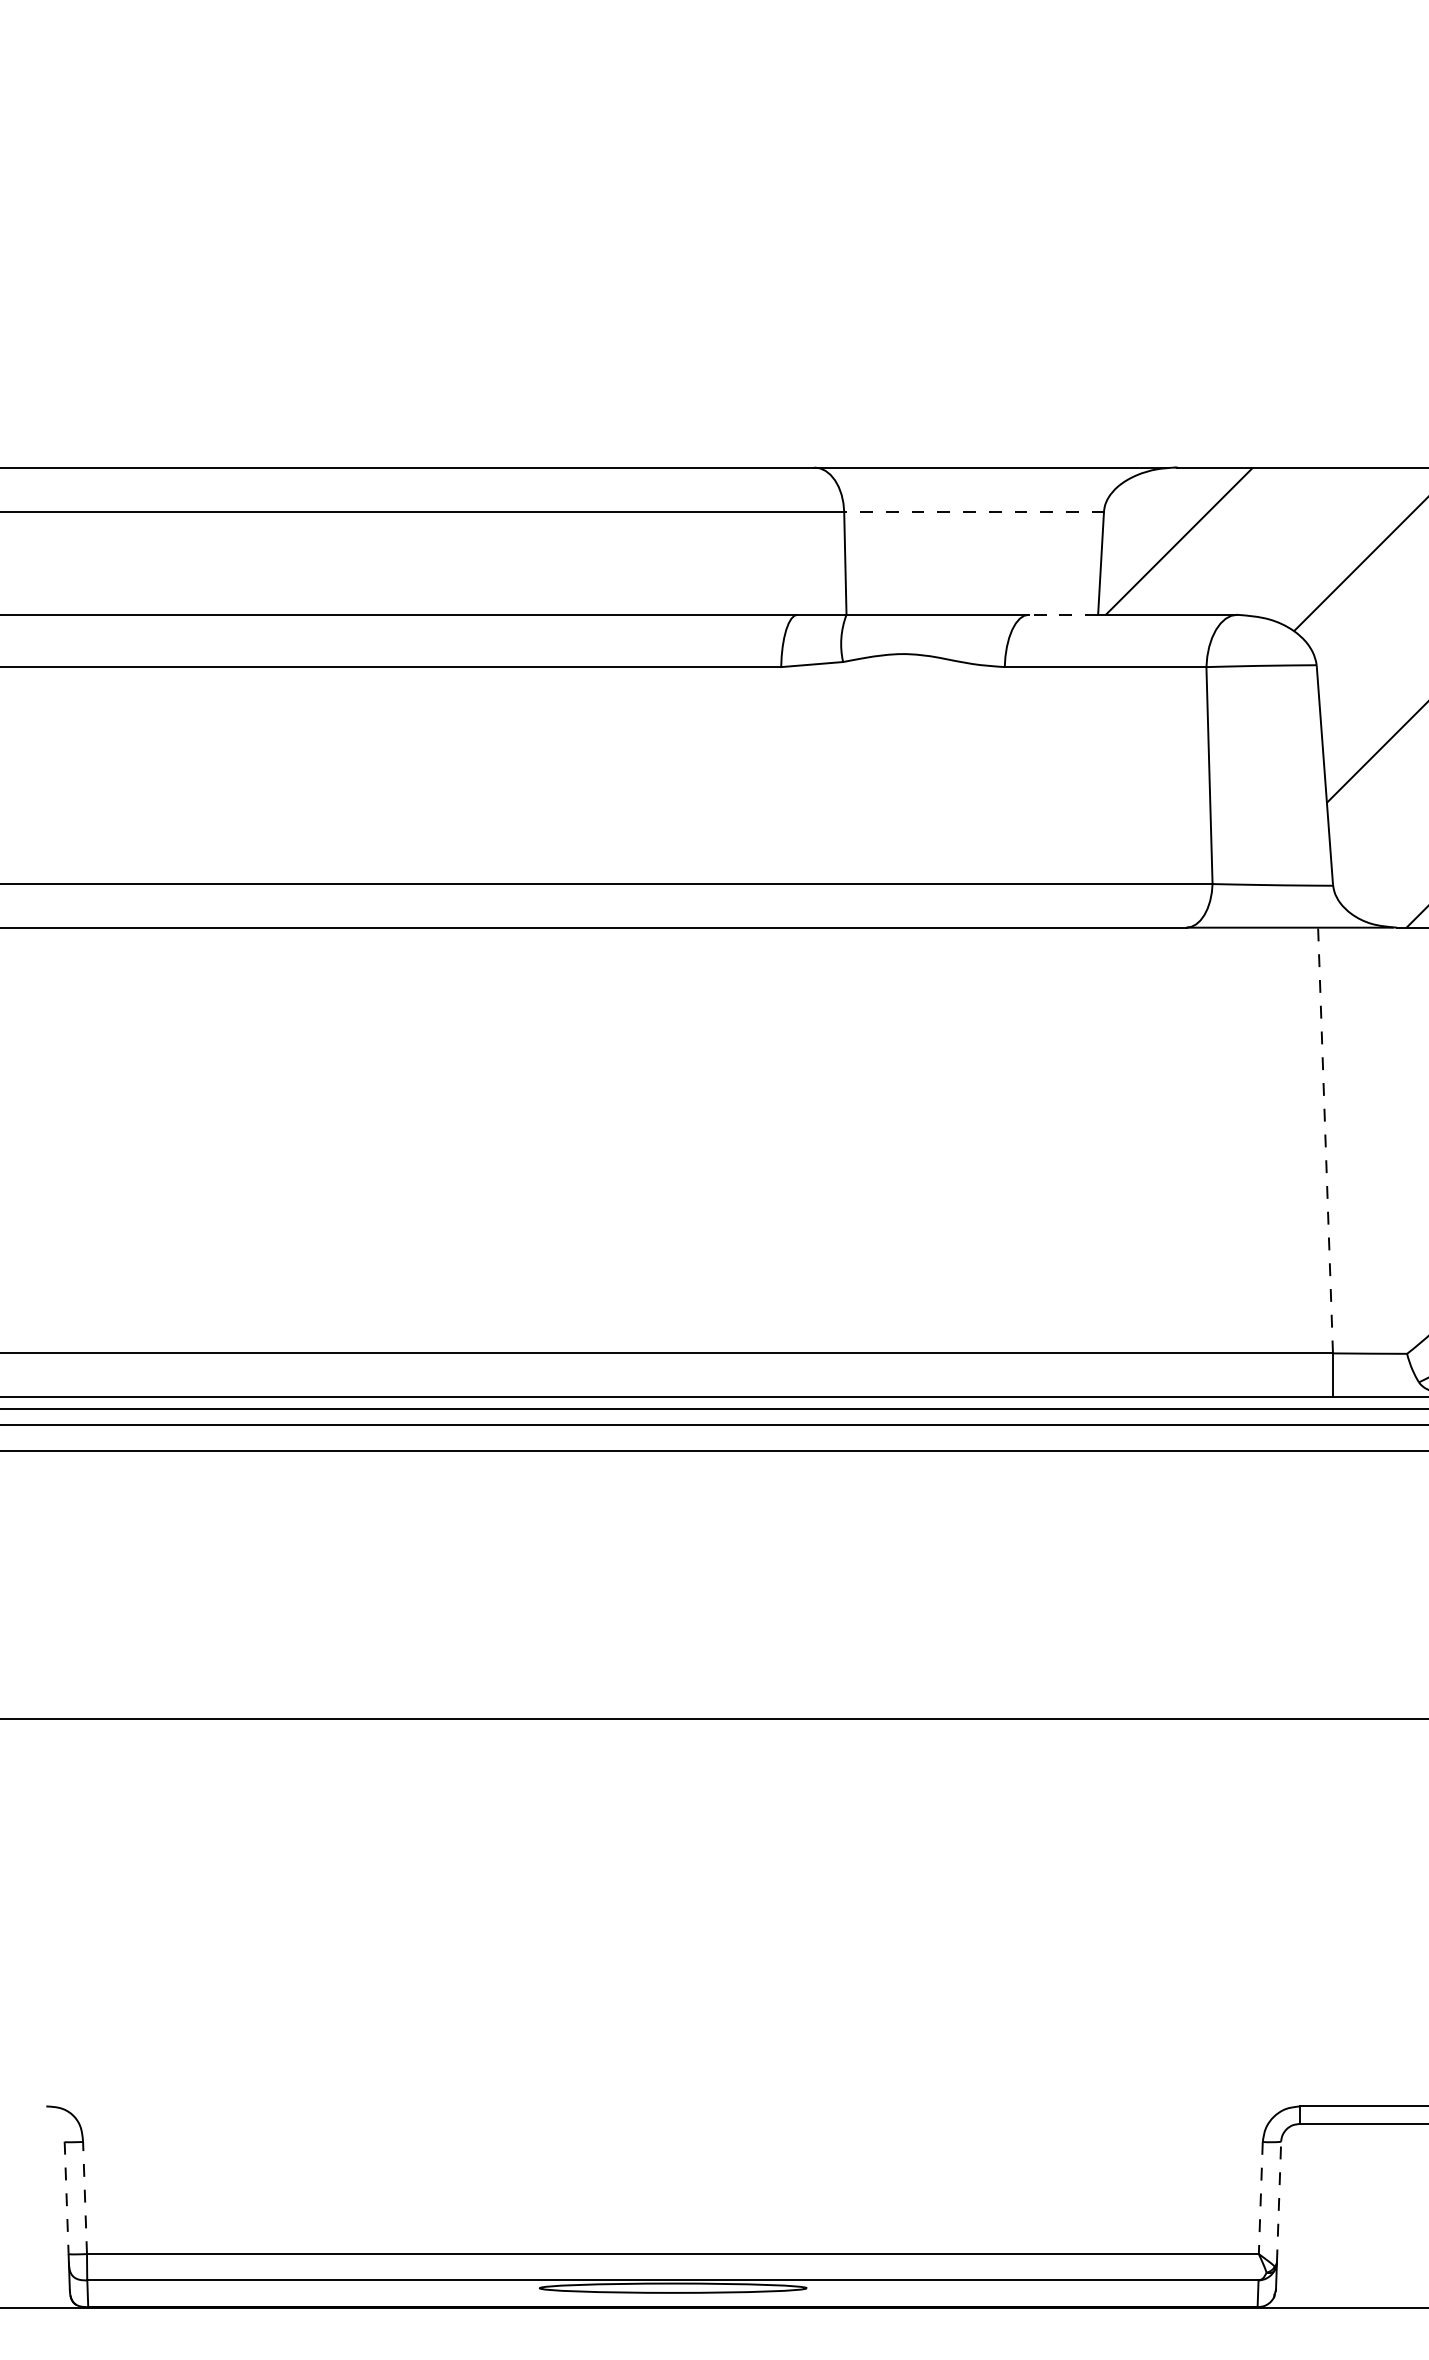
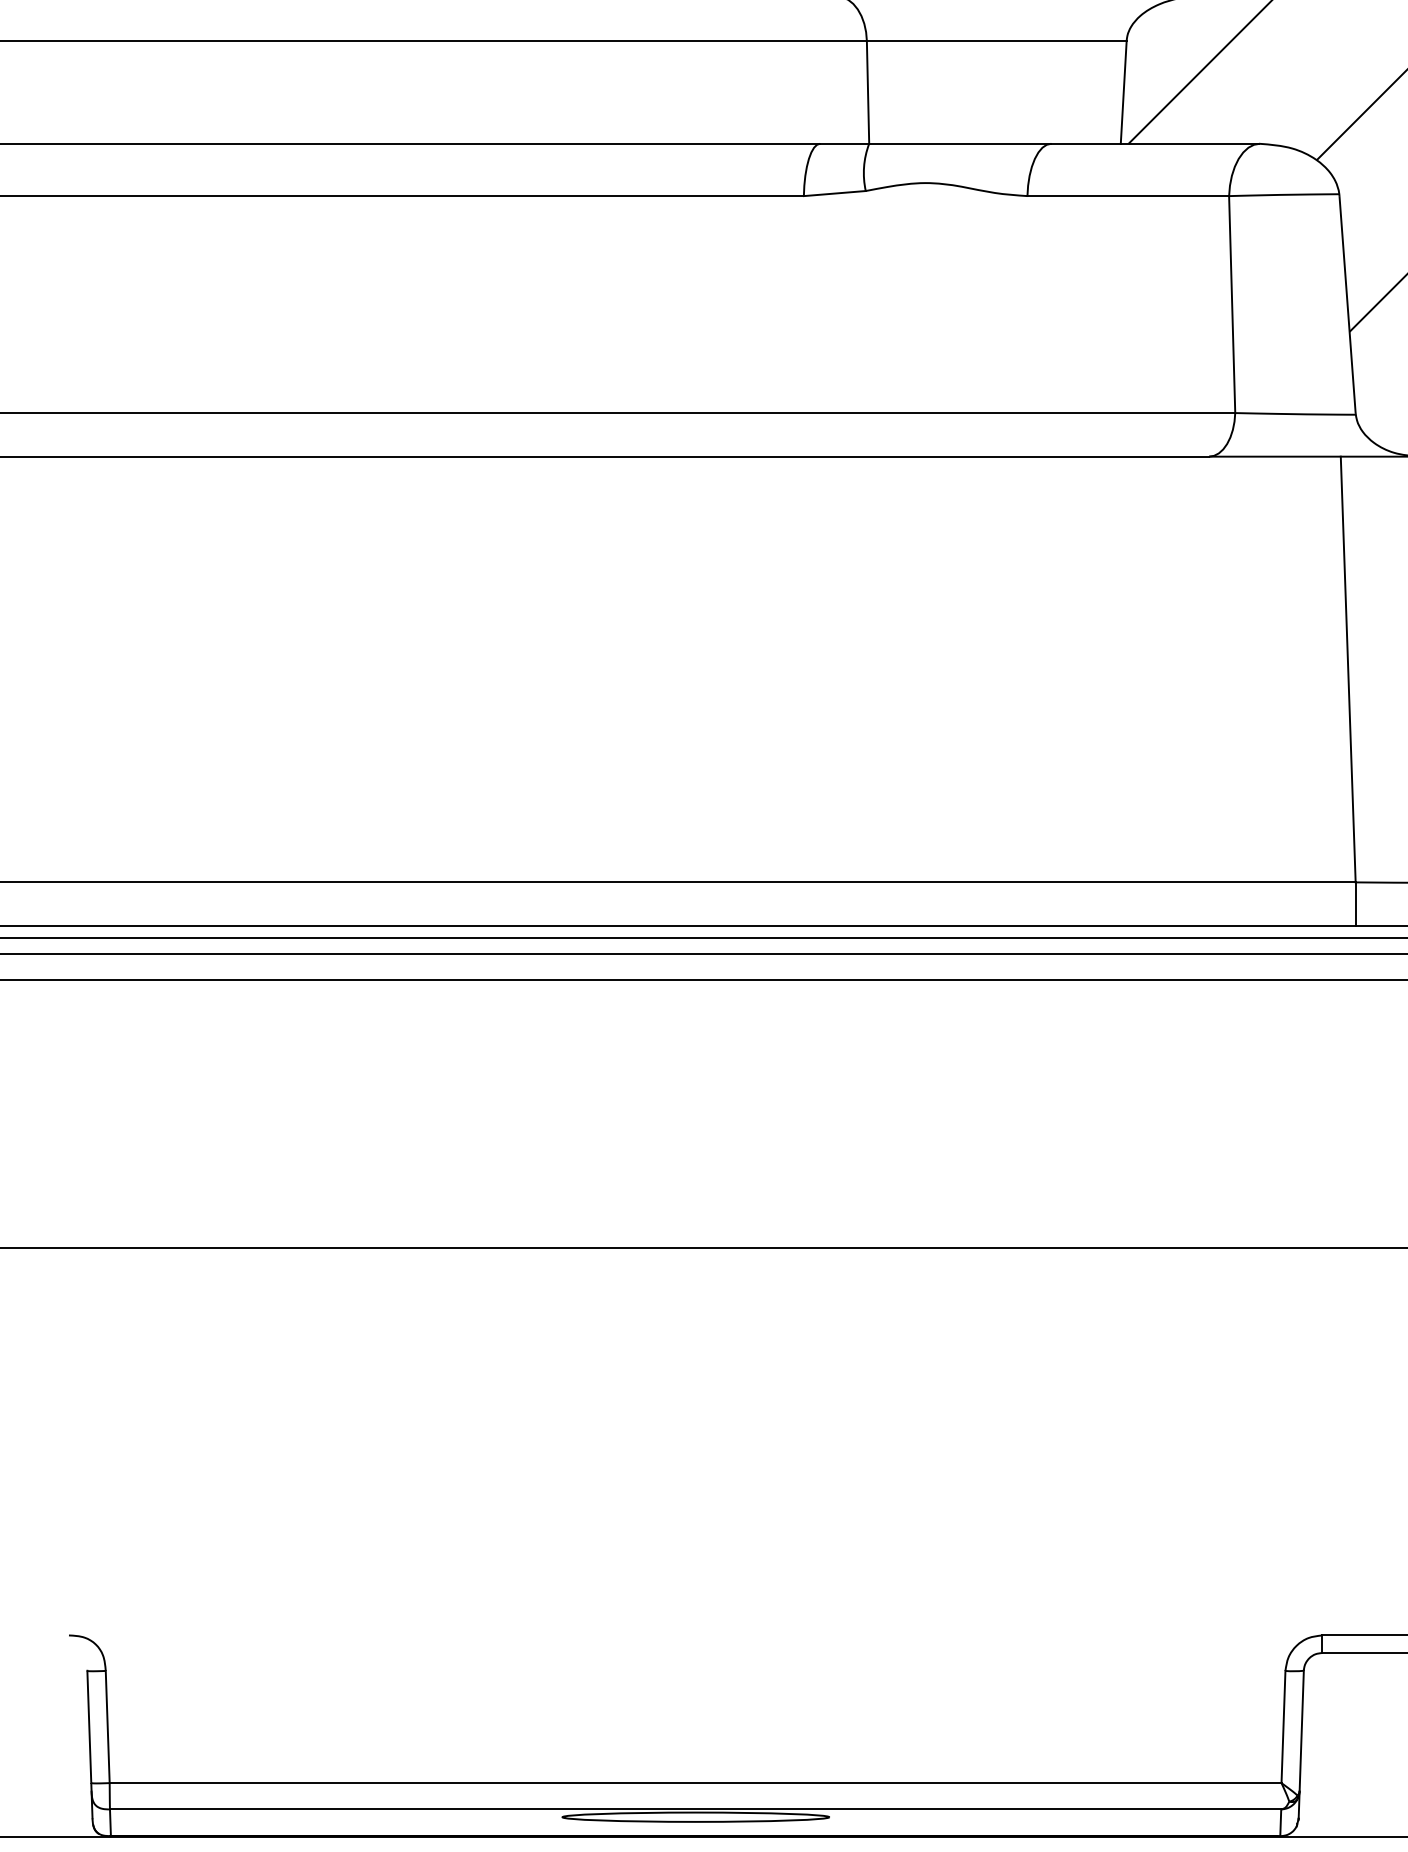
line: (973, 511) -> (996, 40), dashed -> solid
line: (1063, 614) -> (1086, 143), dashed -> solid
line: (1325, 1140) -> (1348, 669), dashed -> solid
line: (85, 2197) -> (108, 1726), dashed -> solid
line: (66, 2198) -> (89, 1727), dashed -> solid
line: (1260, 2198) -> (1283, 1727), dashed -> solid
line: (1279, 2201) -> (1302, 1730), dashed -> solid

